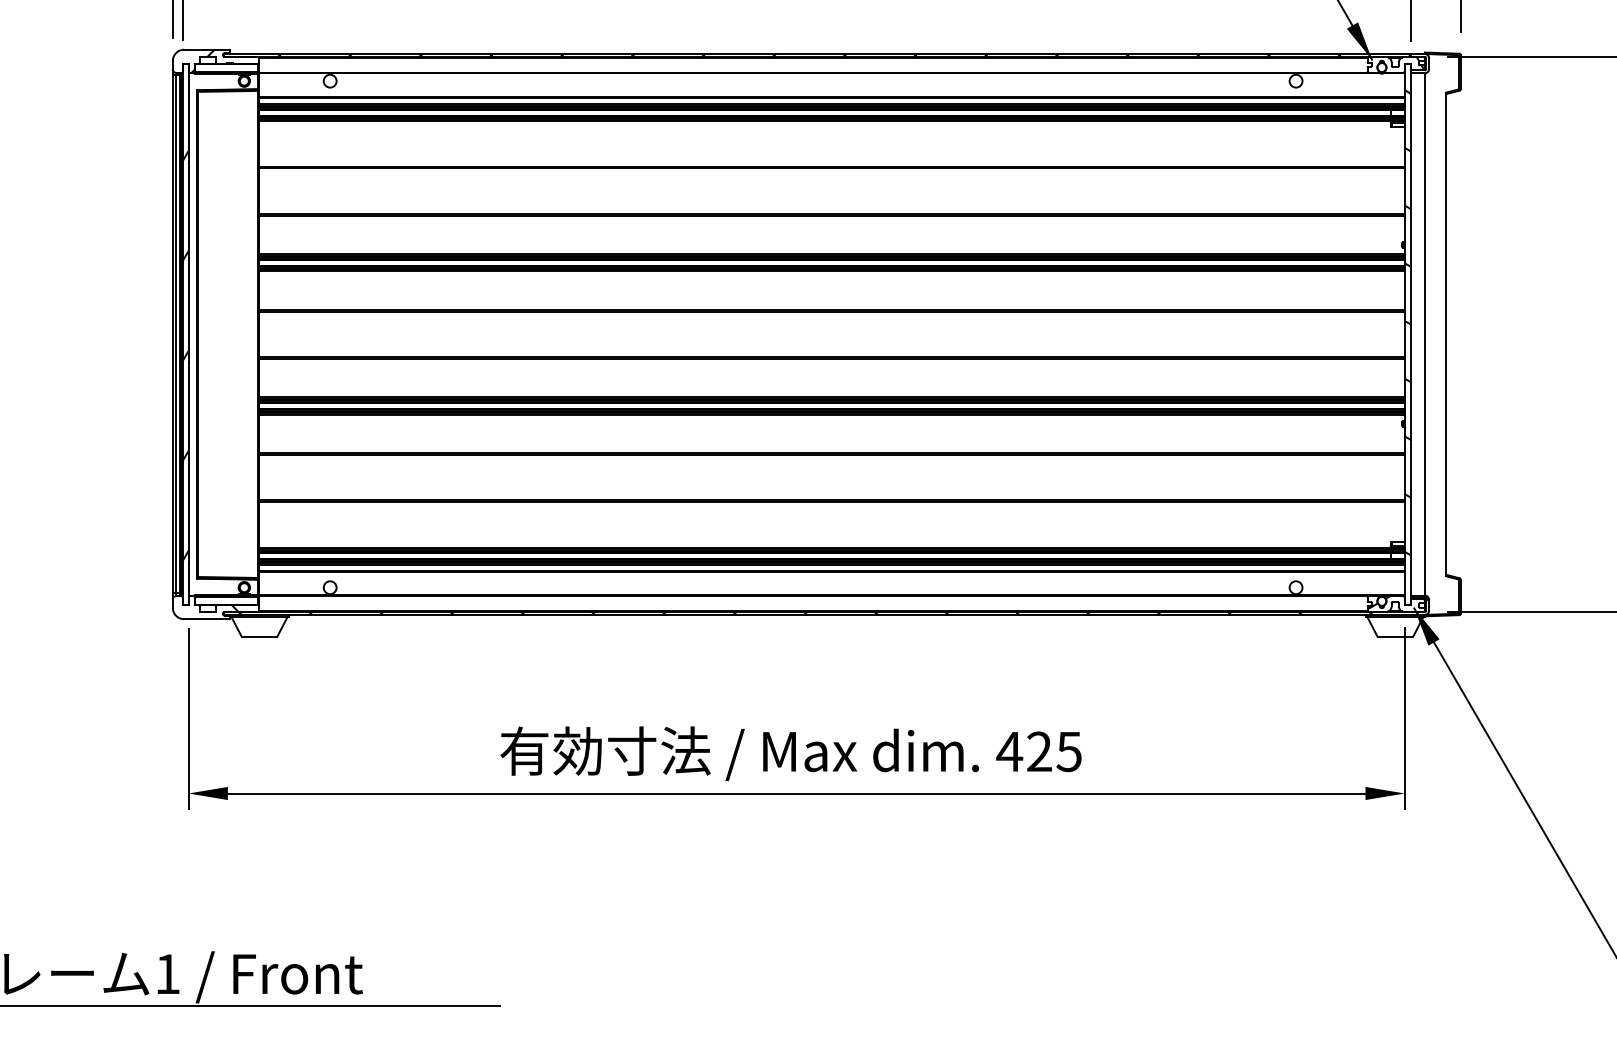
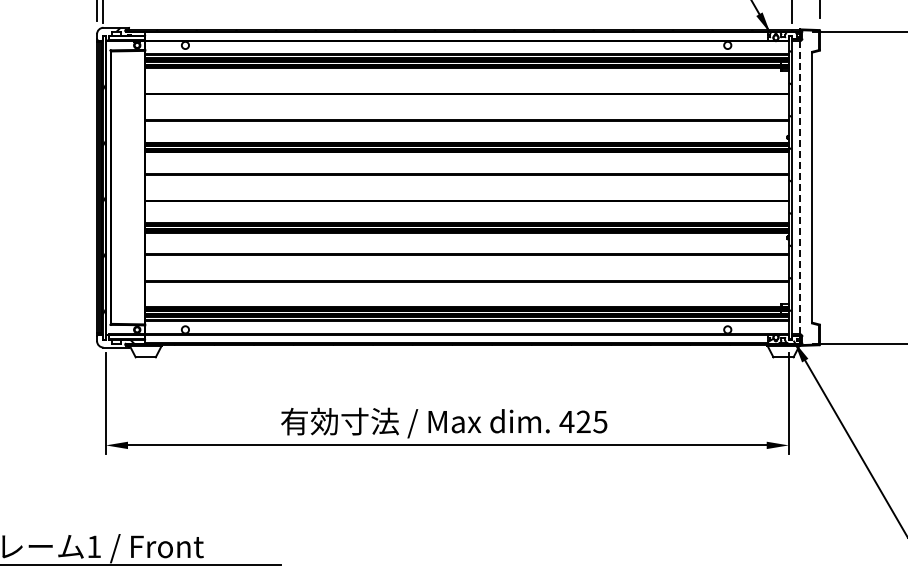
line: (1425, 334) -> (800, 187), solid -> dashed

